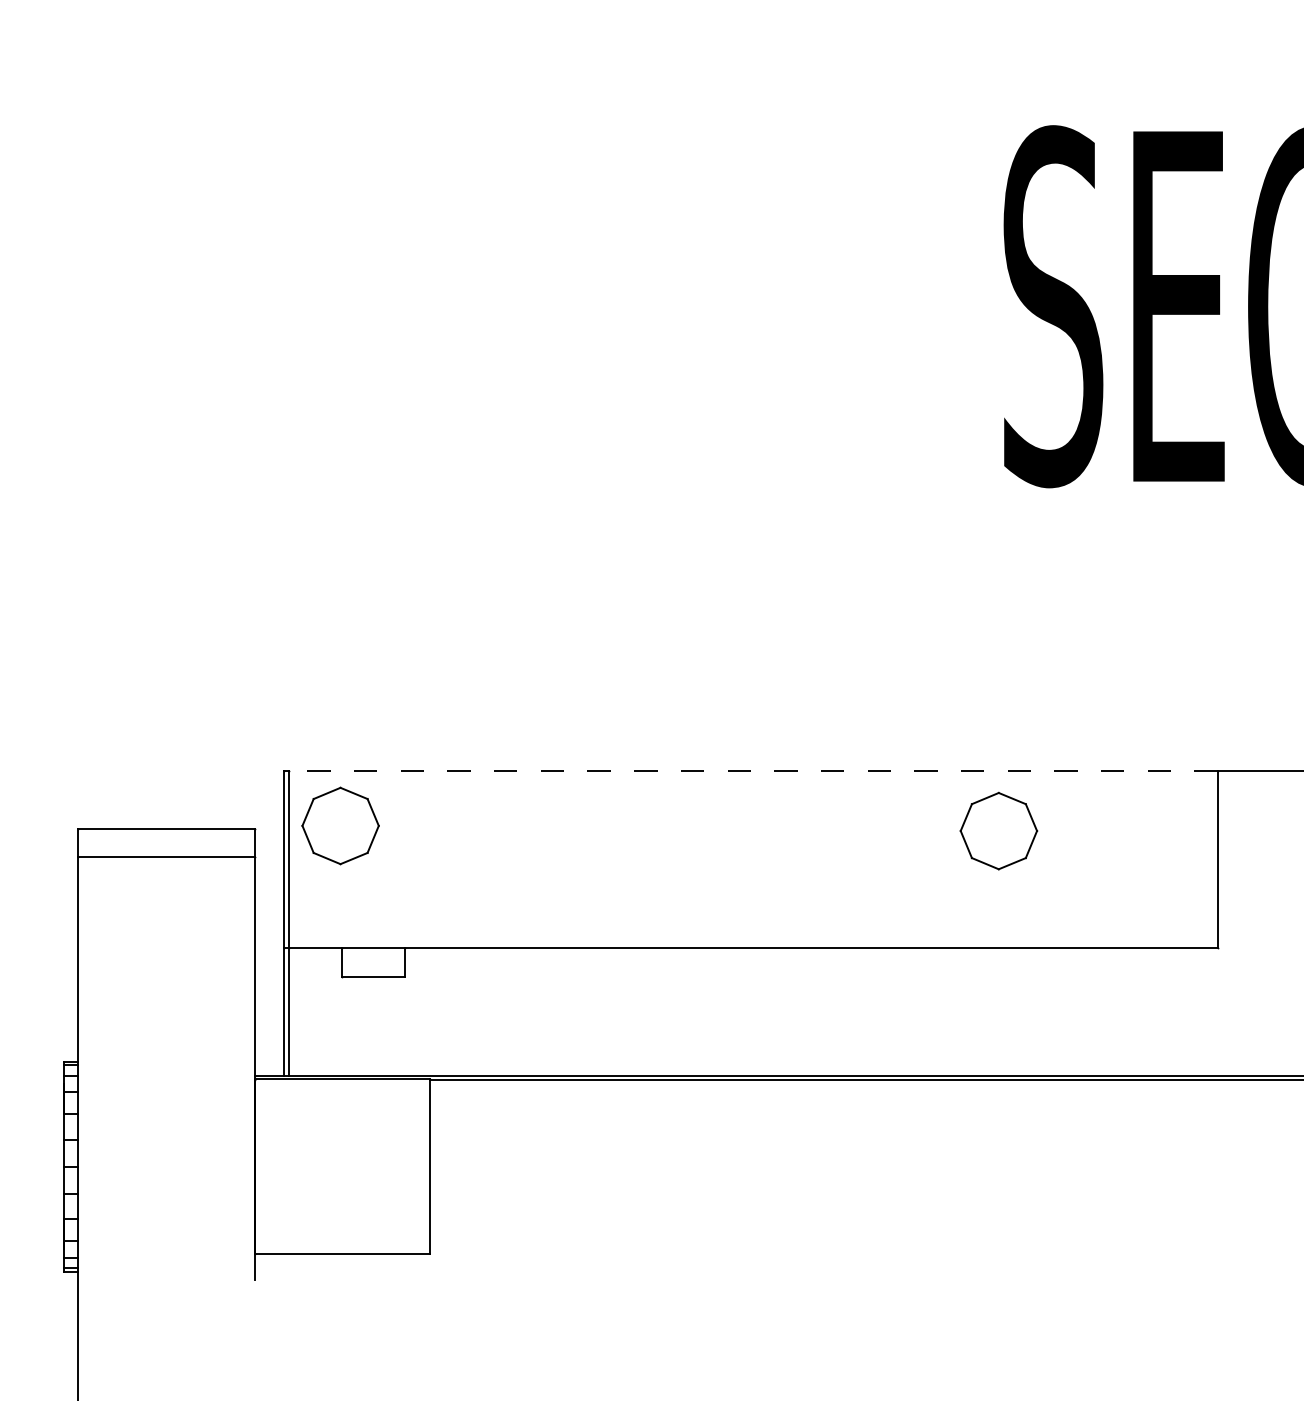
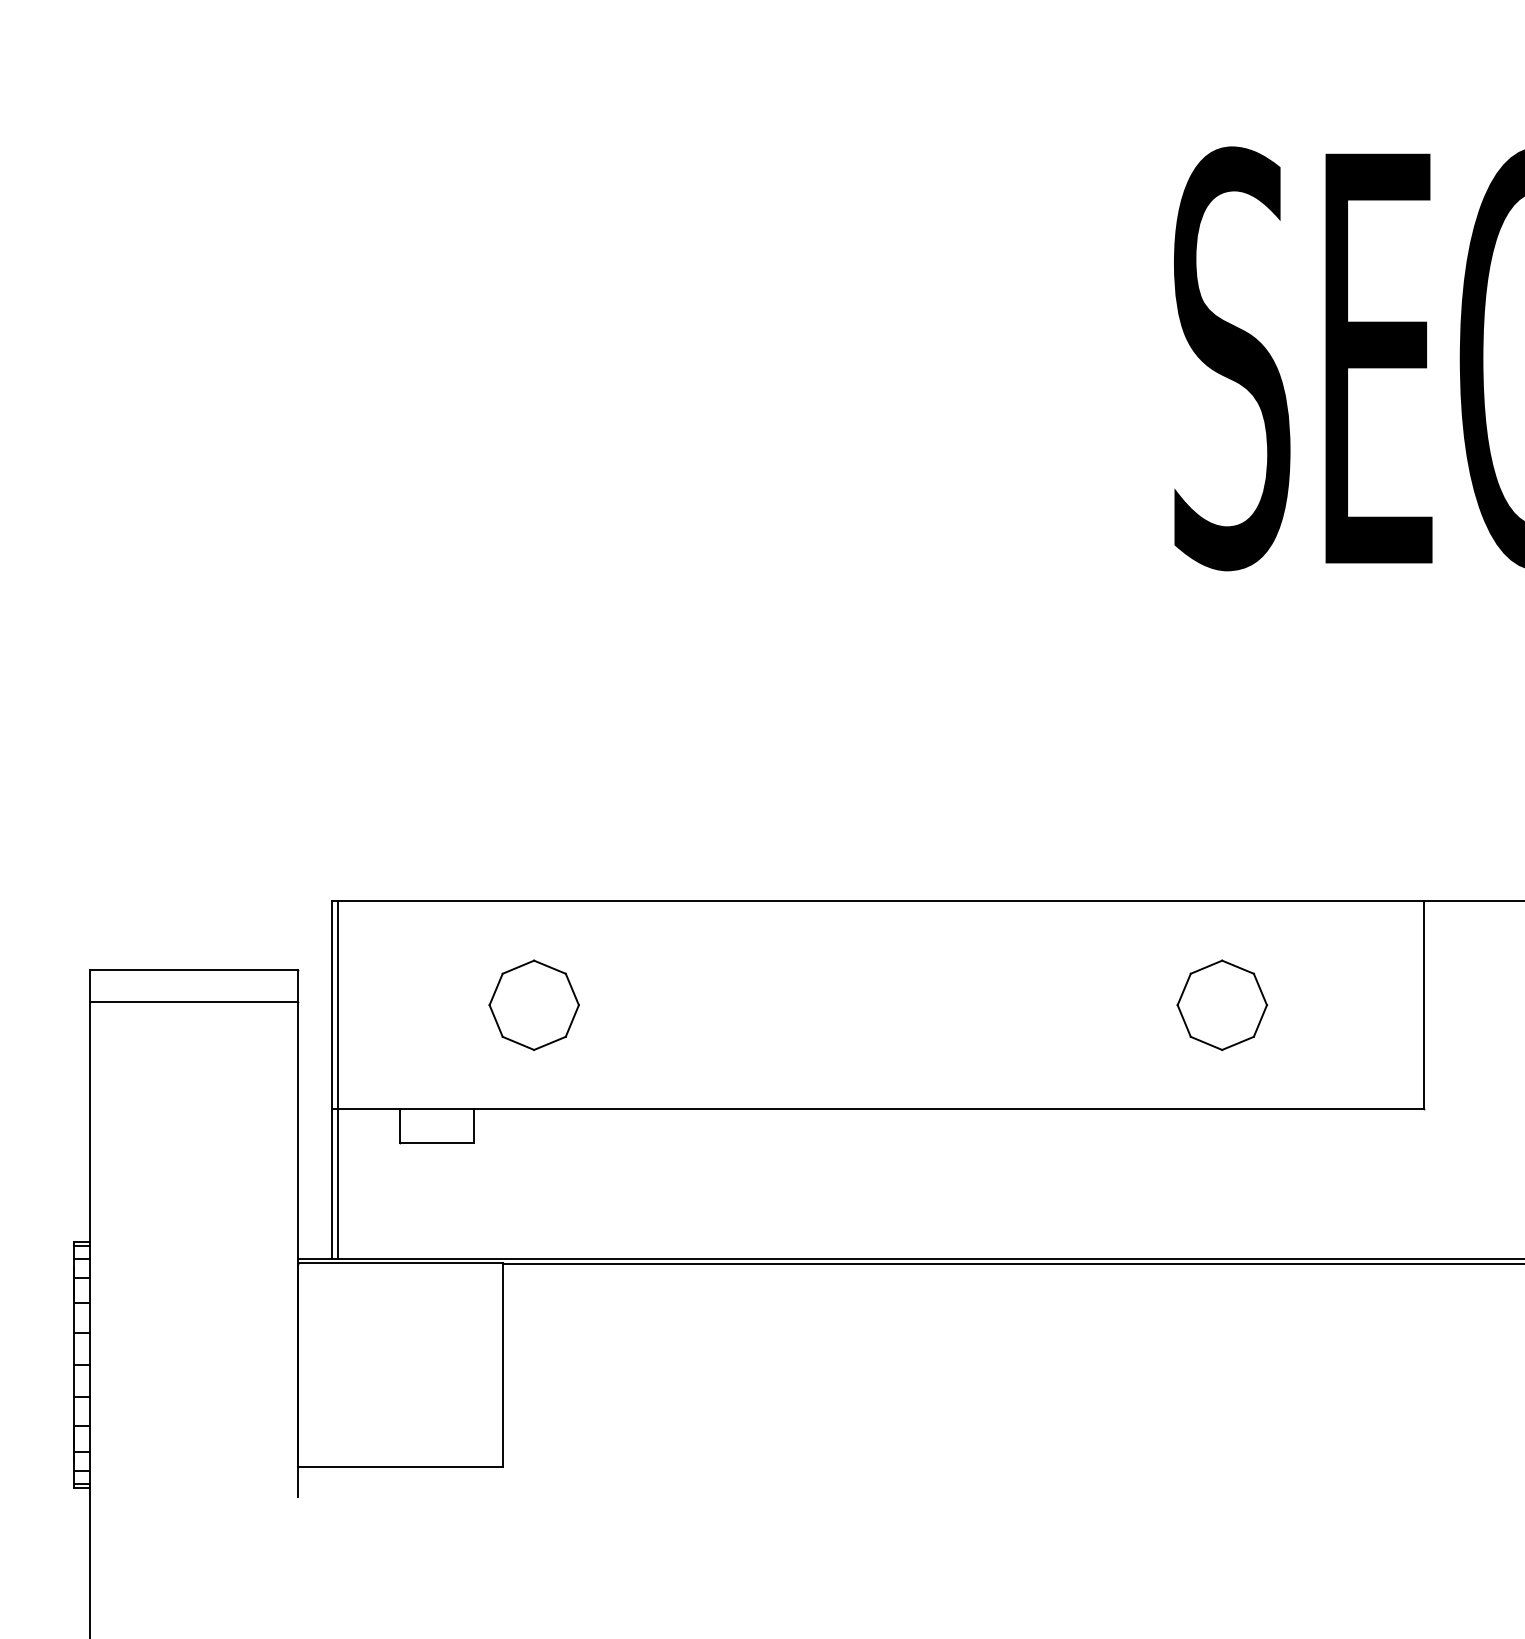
line: (752, 770) -> (880, 901), dashed -> solid
part: (339, 825) -> (533, 1004), moved
part: (998, 830) -> (1221, 1004), moved

